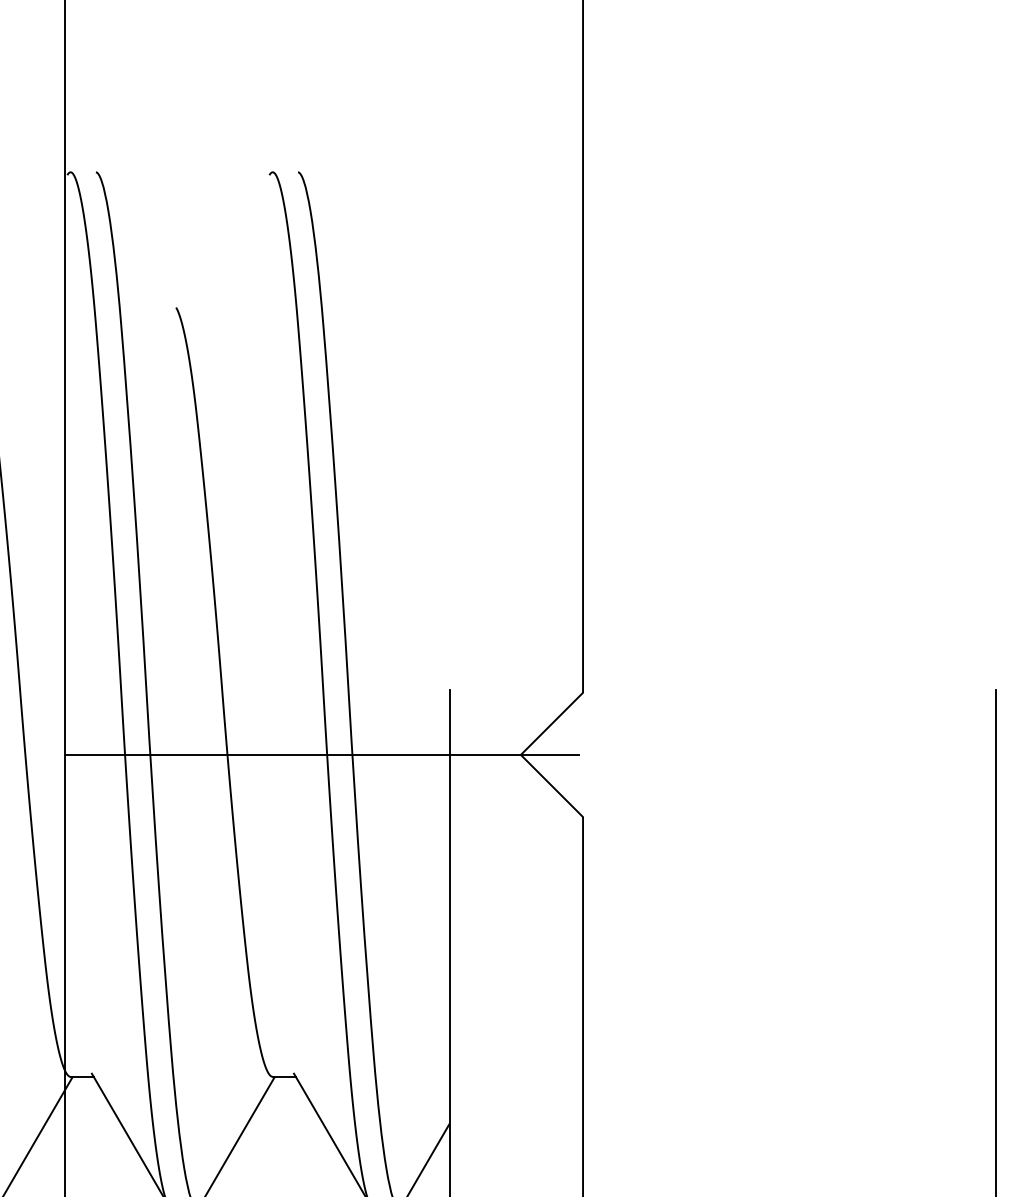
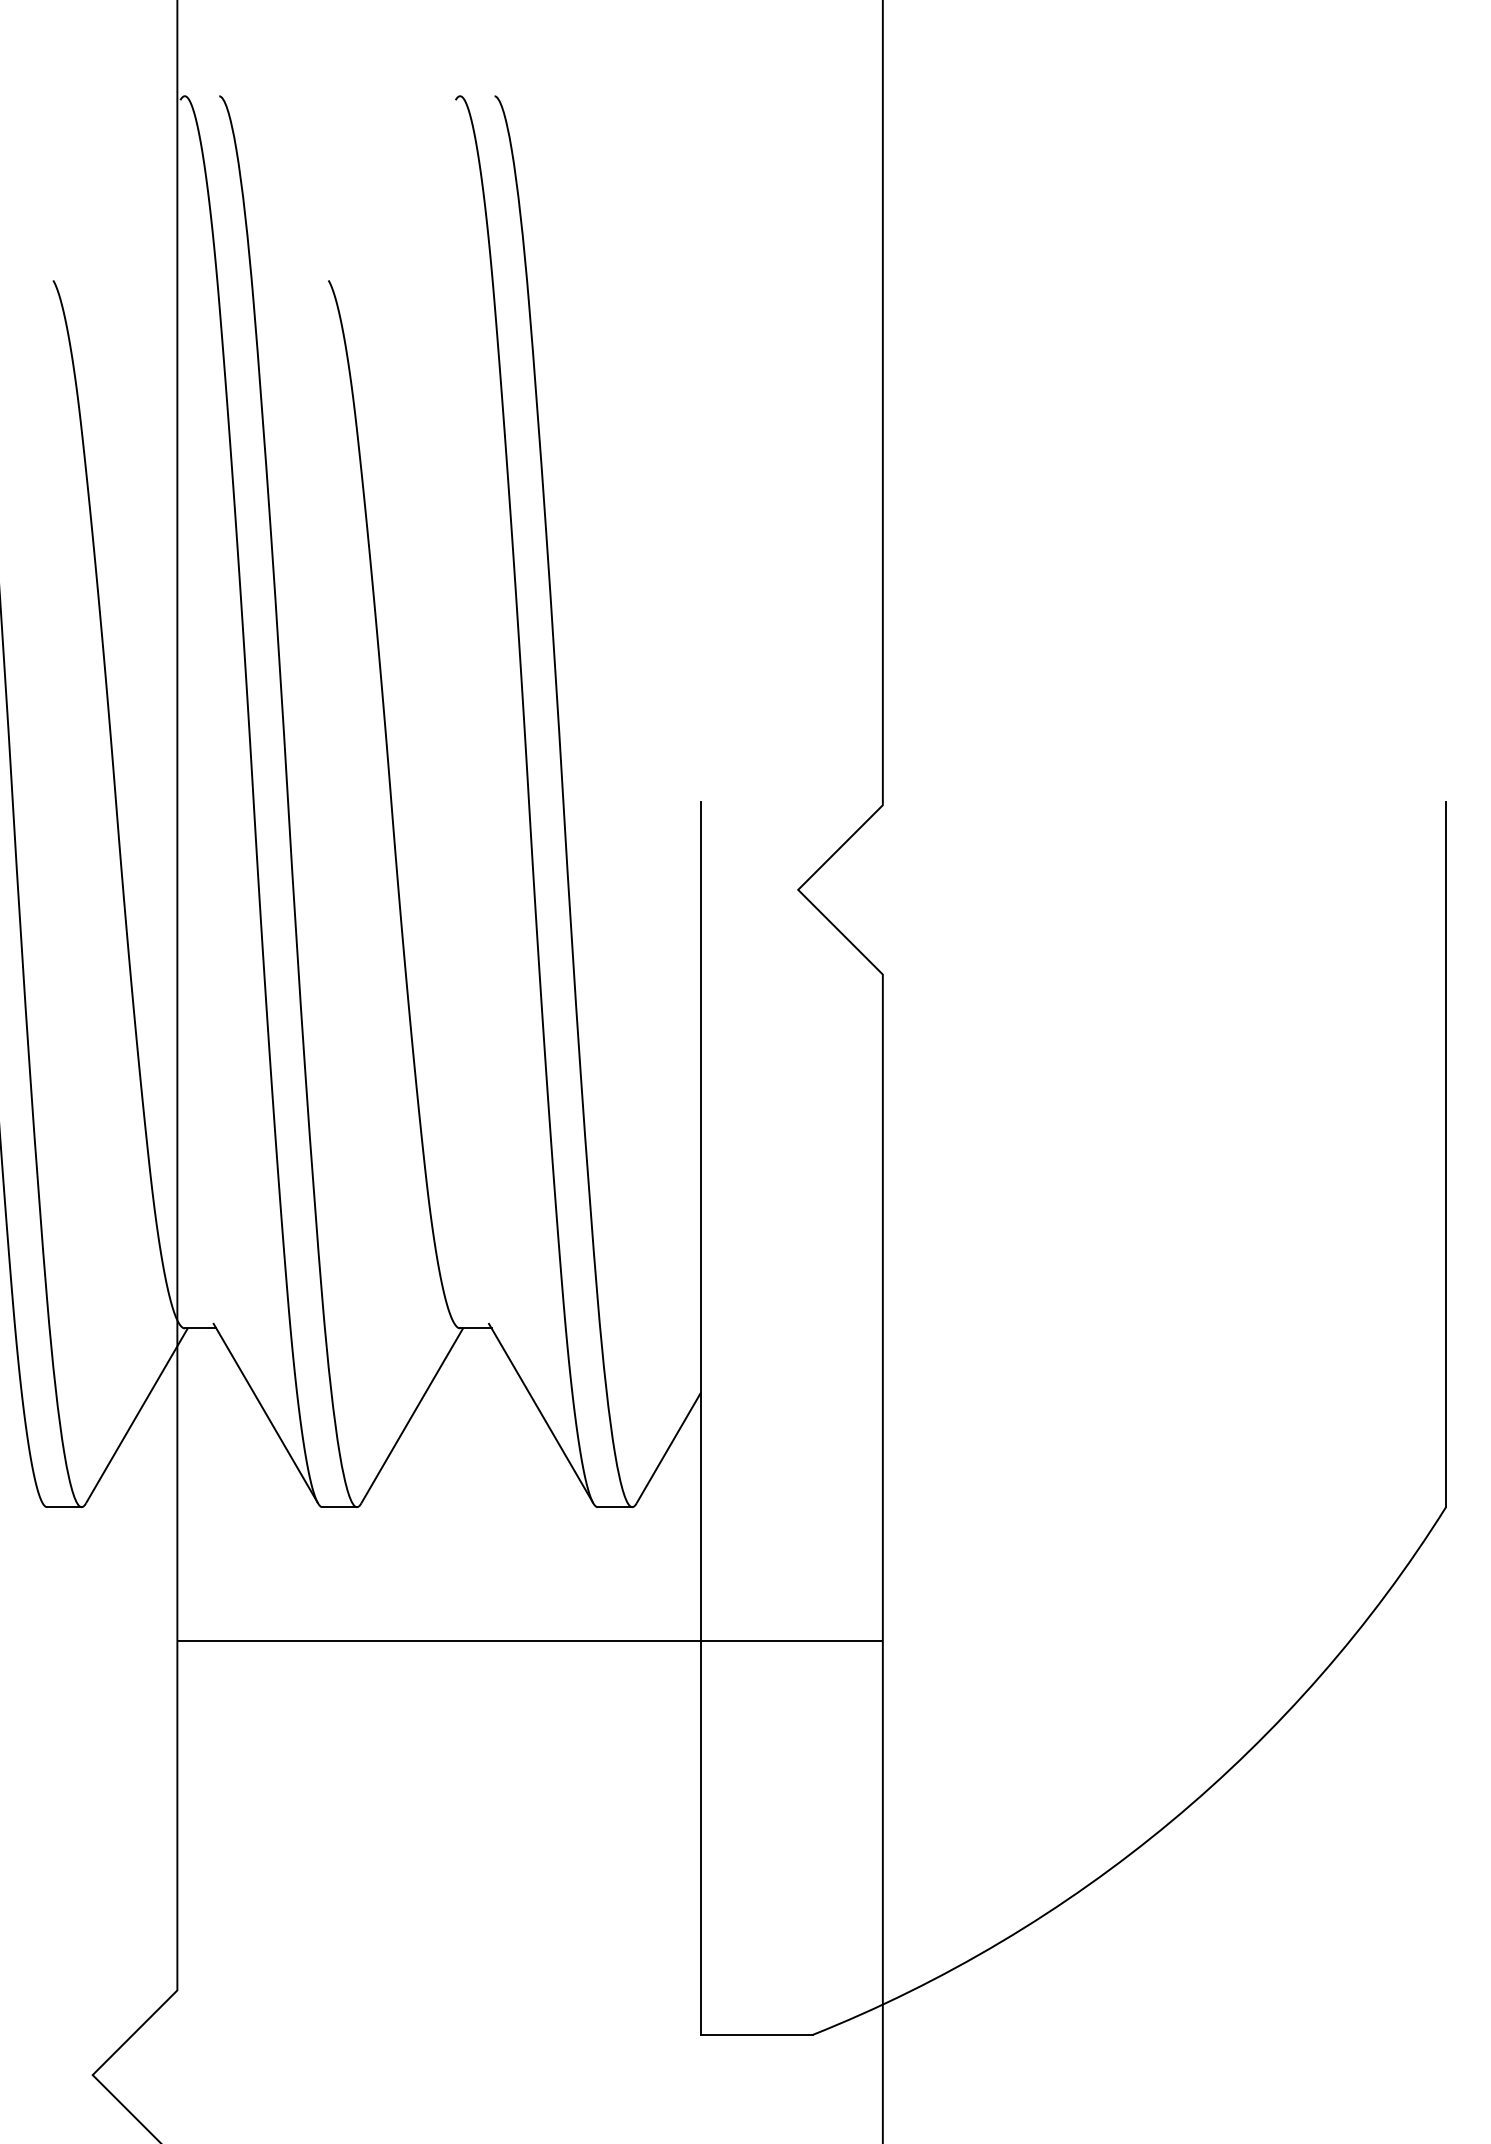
line: (322, 754) -> (527, 889), removed

